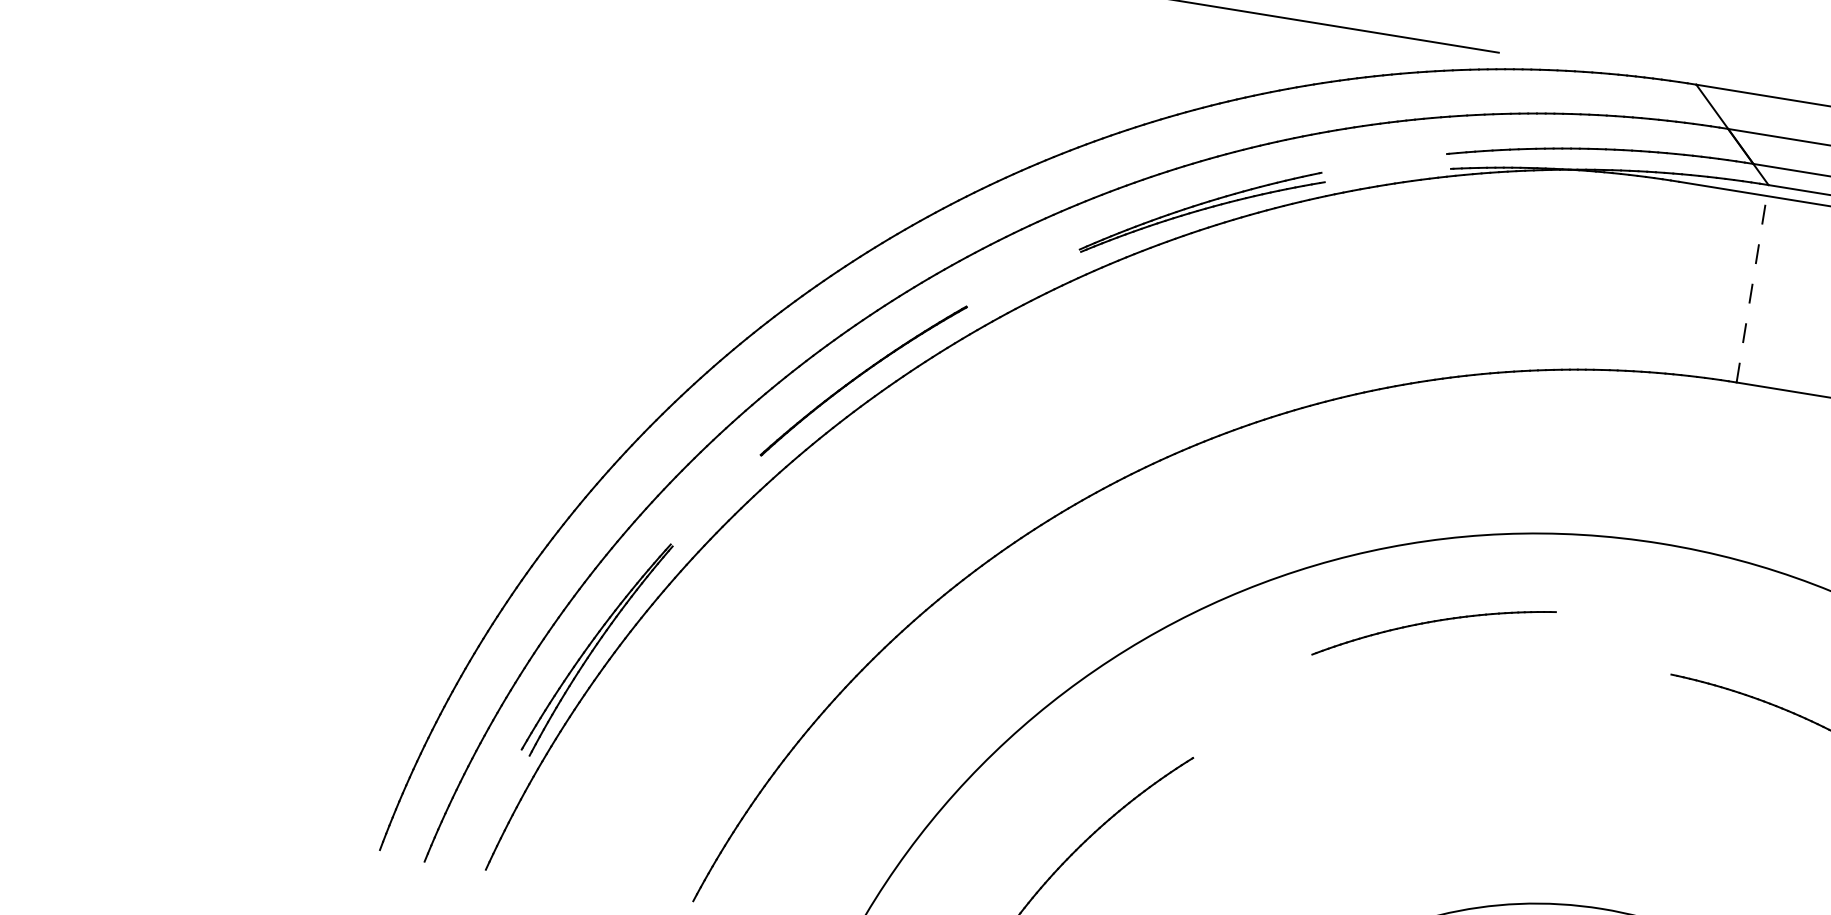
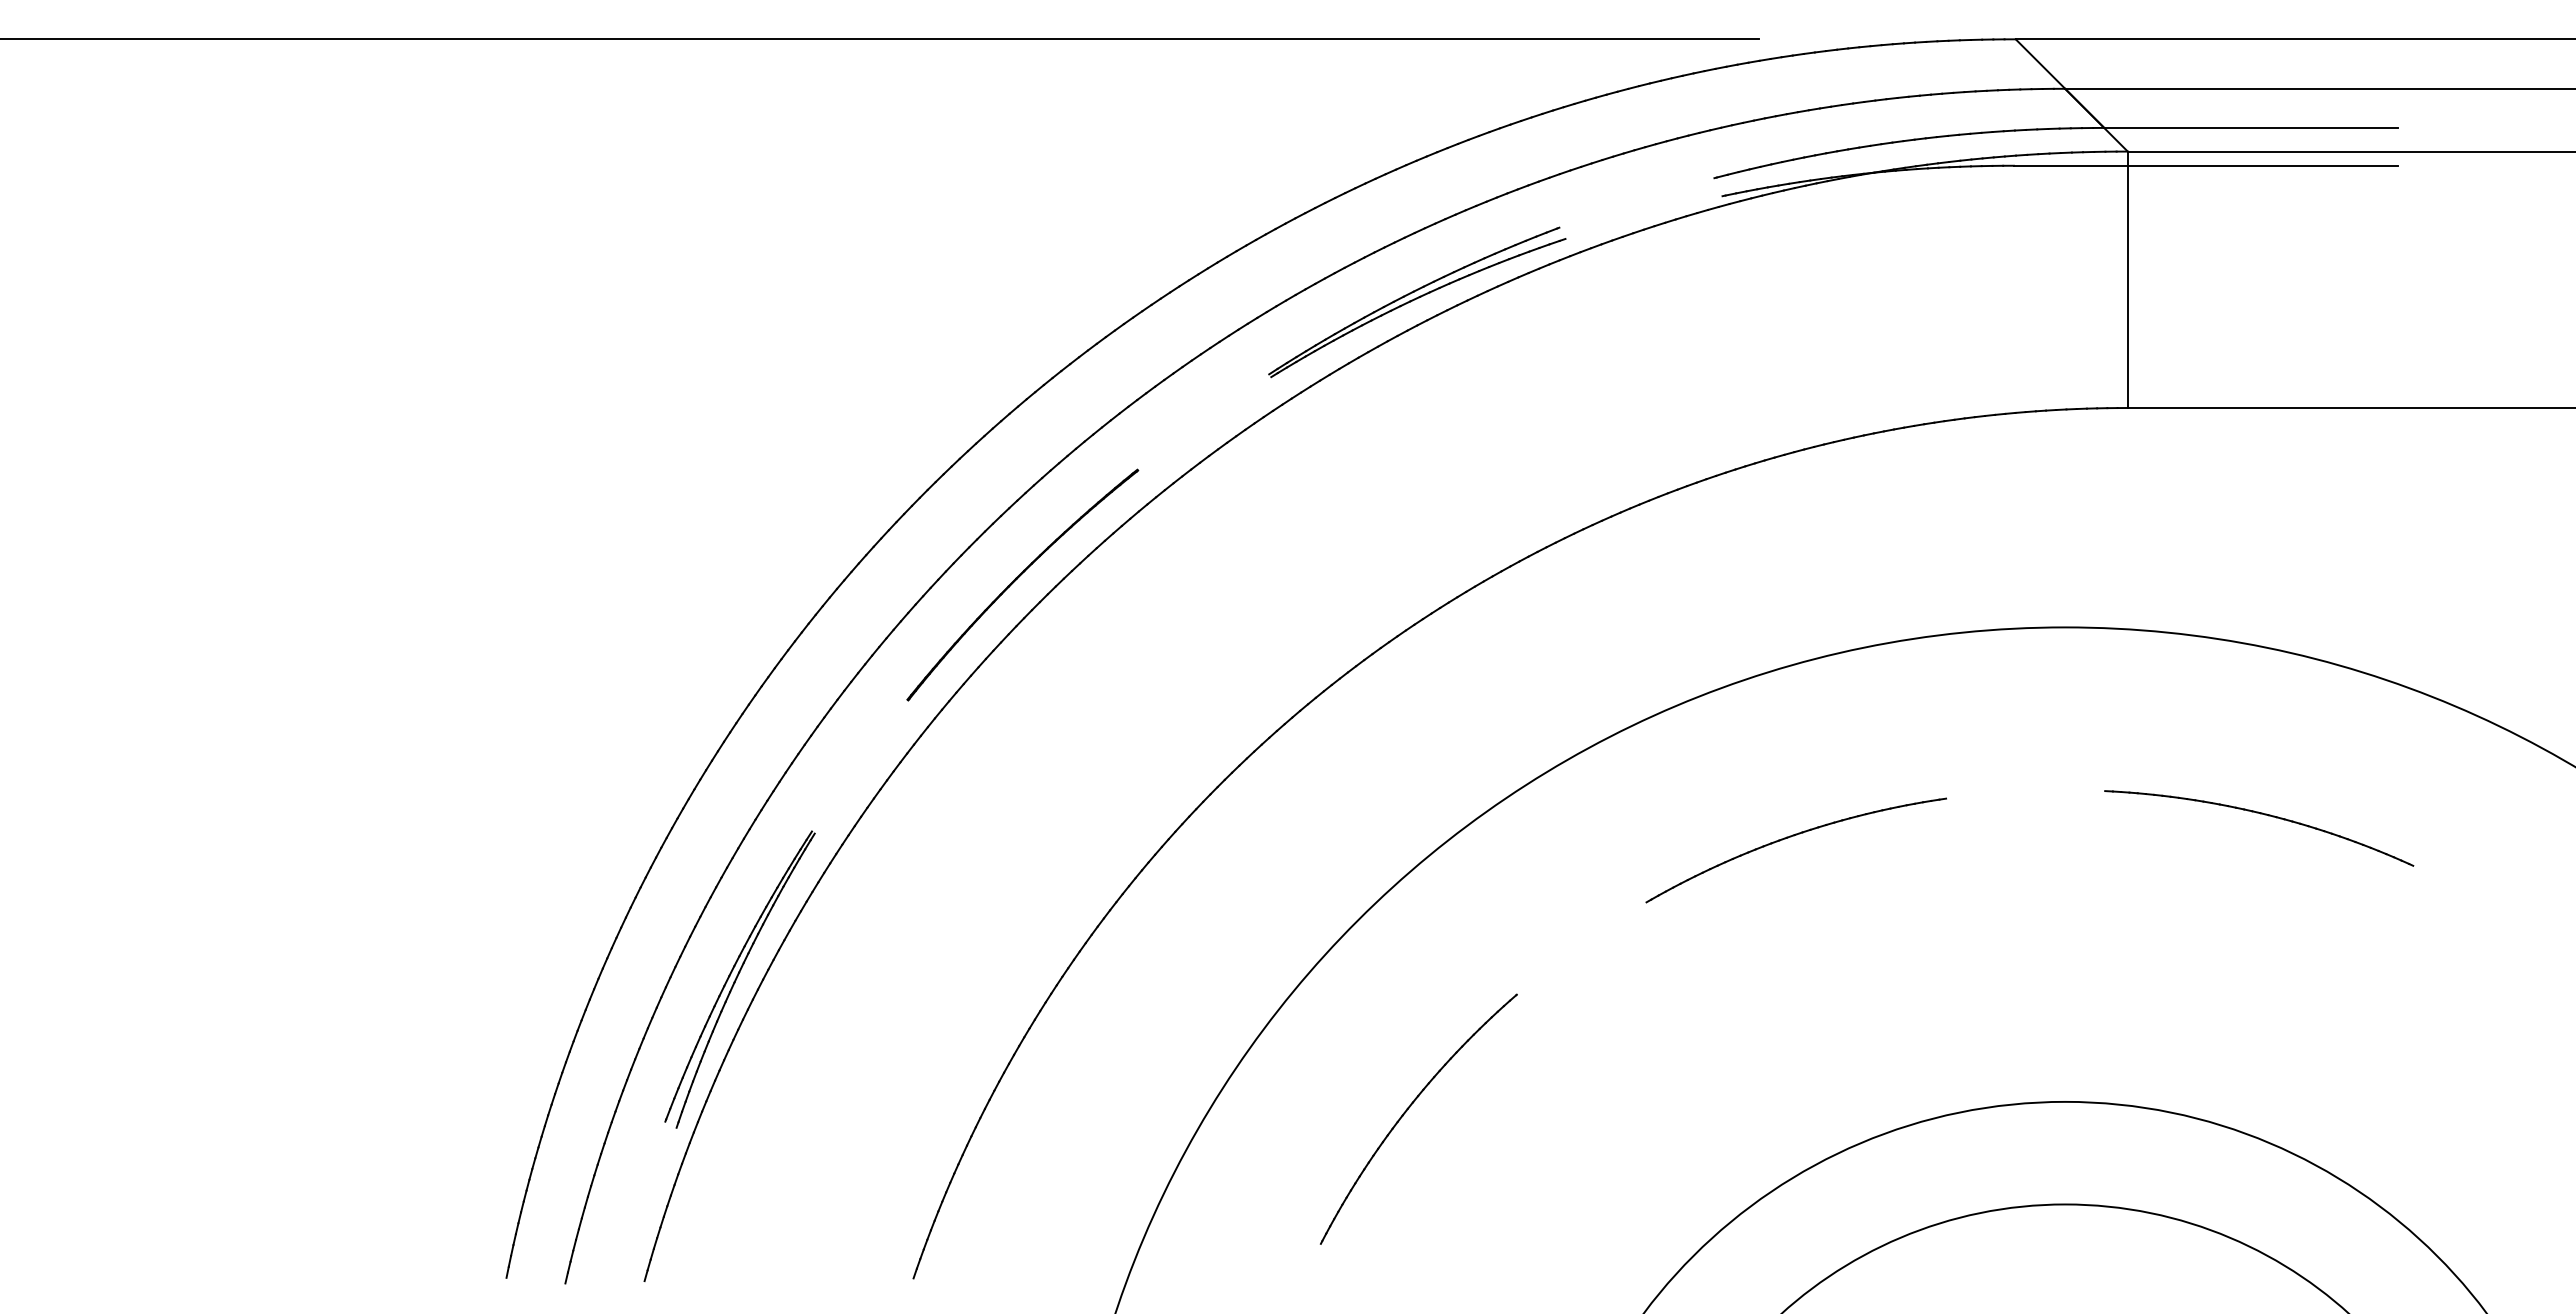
line: (1752, 283) -> (2127, 279), dashed -> solid
part: (1432, 622) -> (1791, 837), moved

